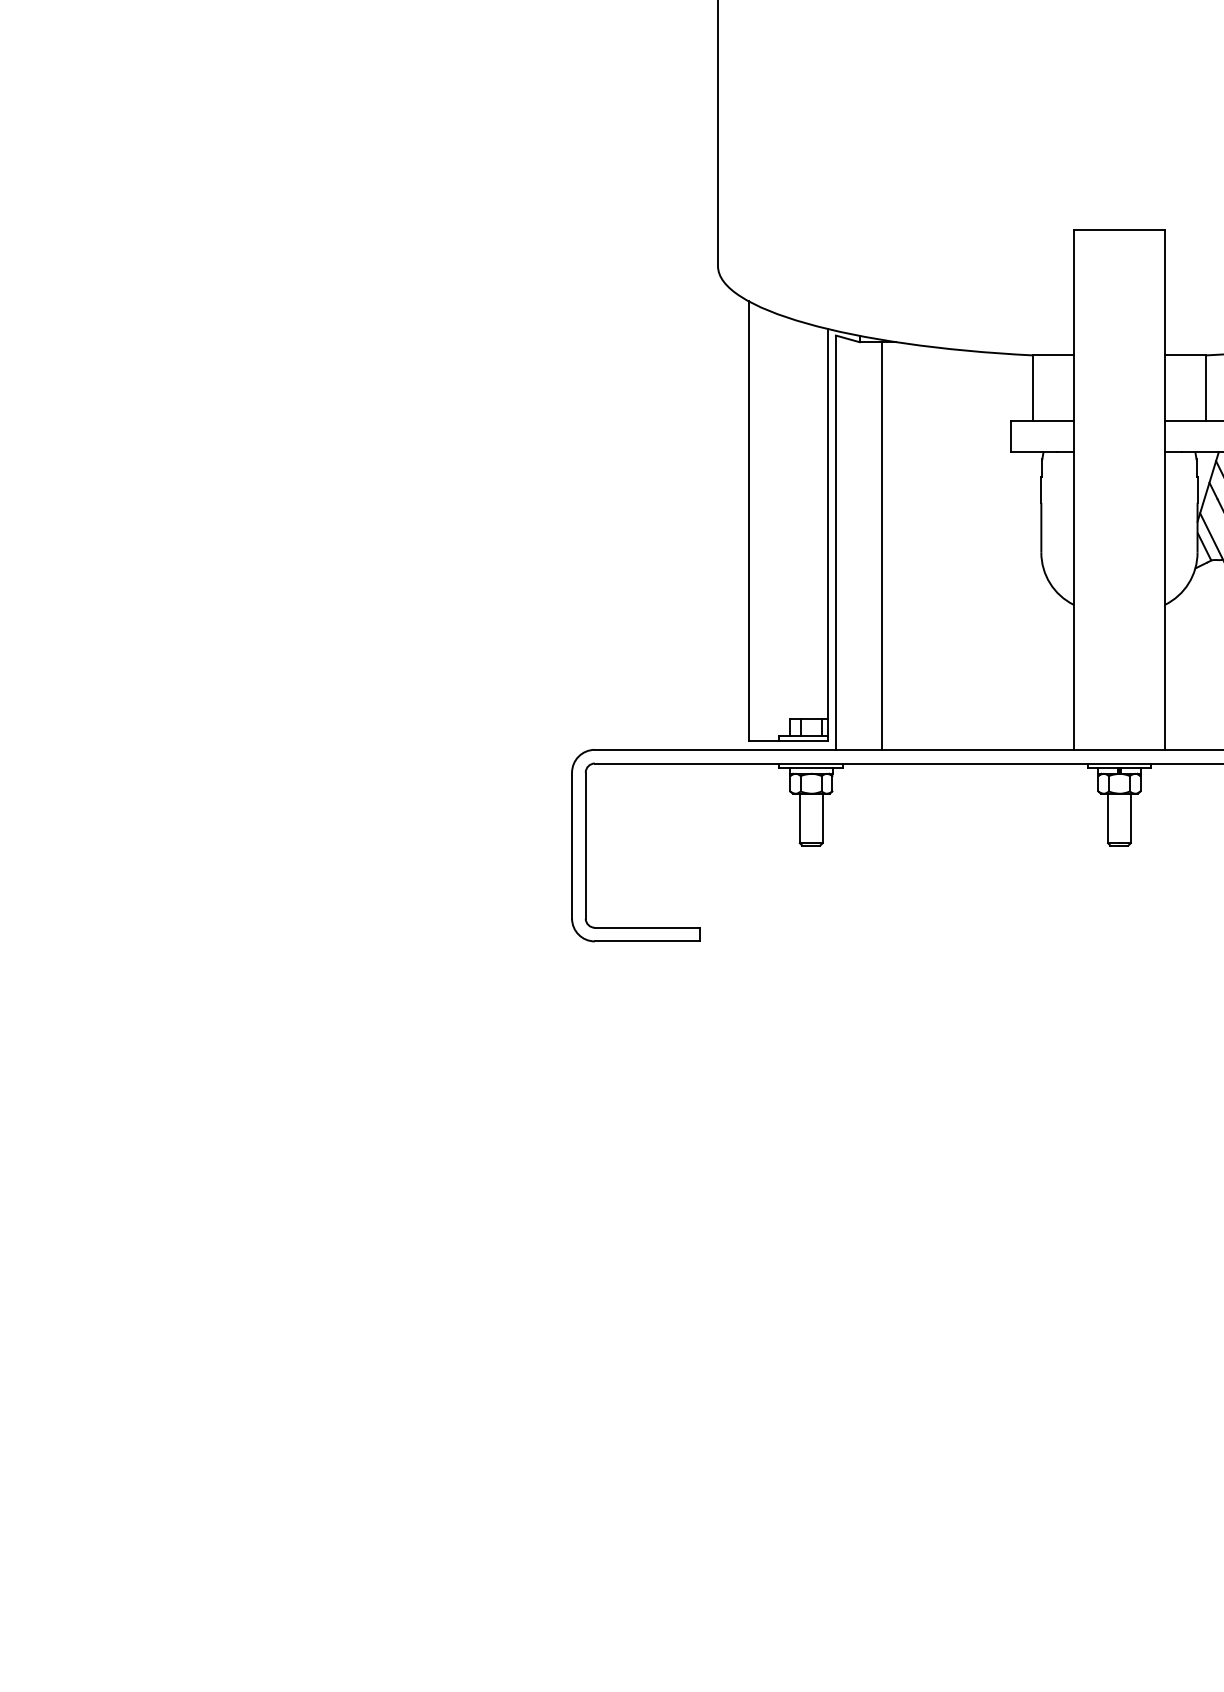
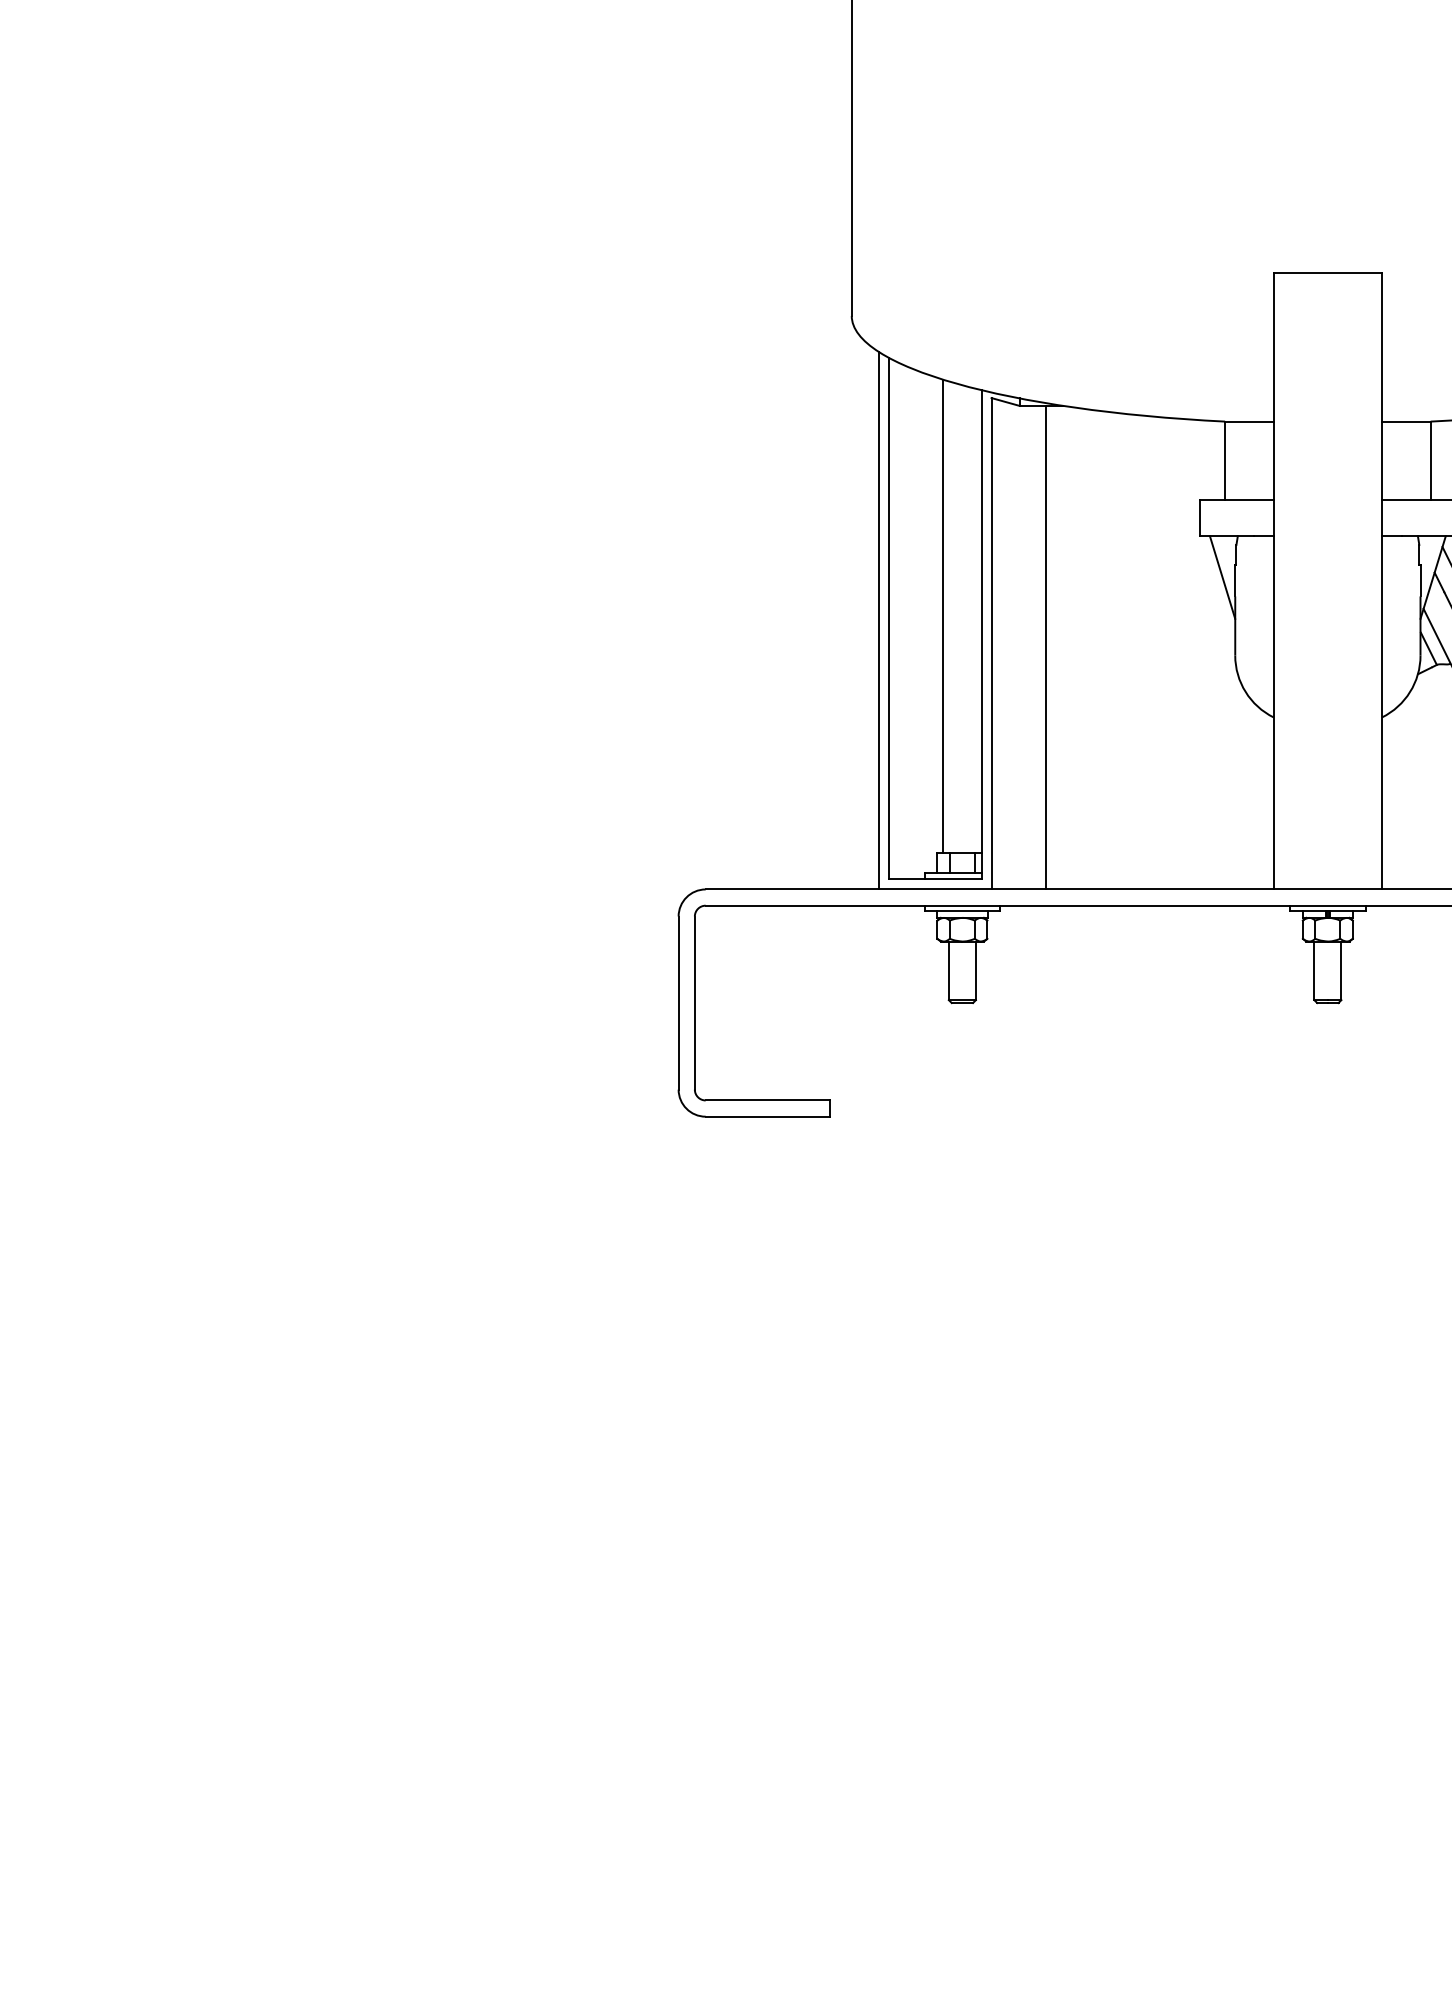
line: (1030, 486) -> (1222, 577), added
line: (794, 518) -> (942, 615), added
line: (741, 523) -> (879, 620), added

